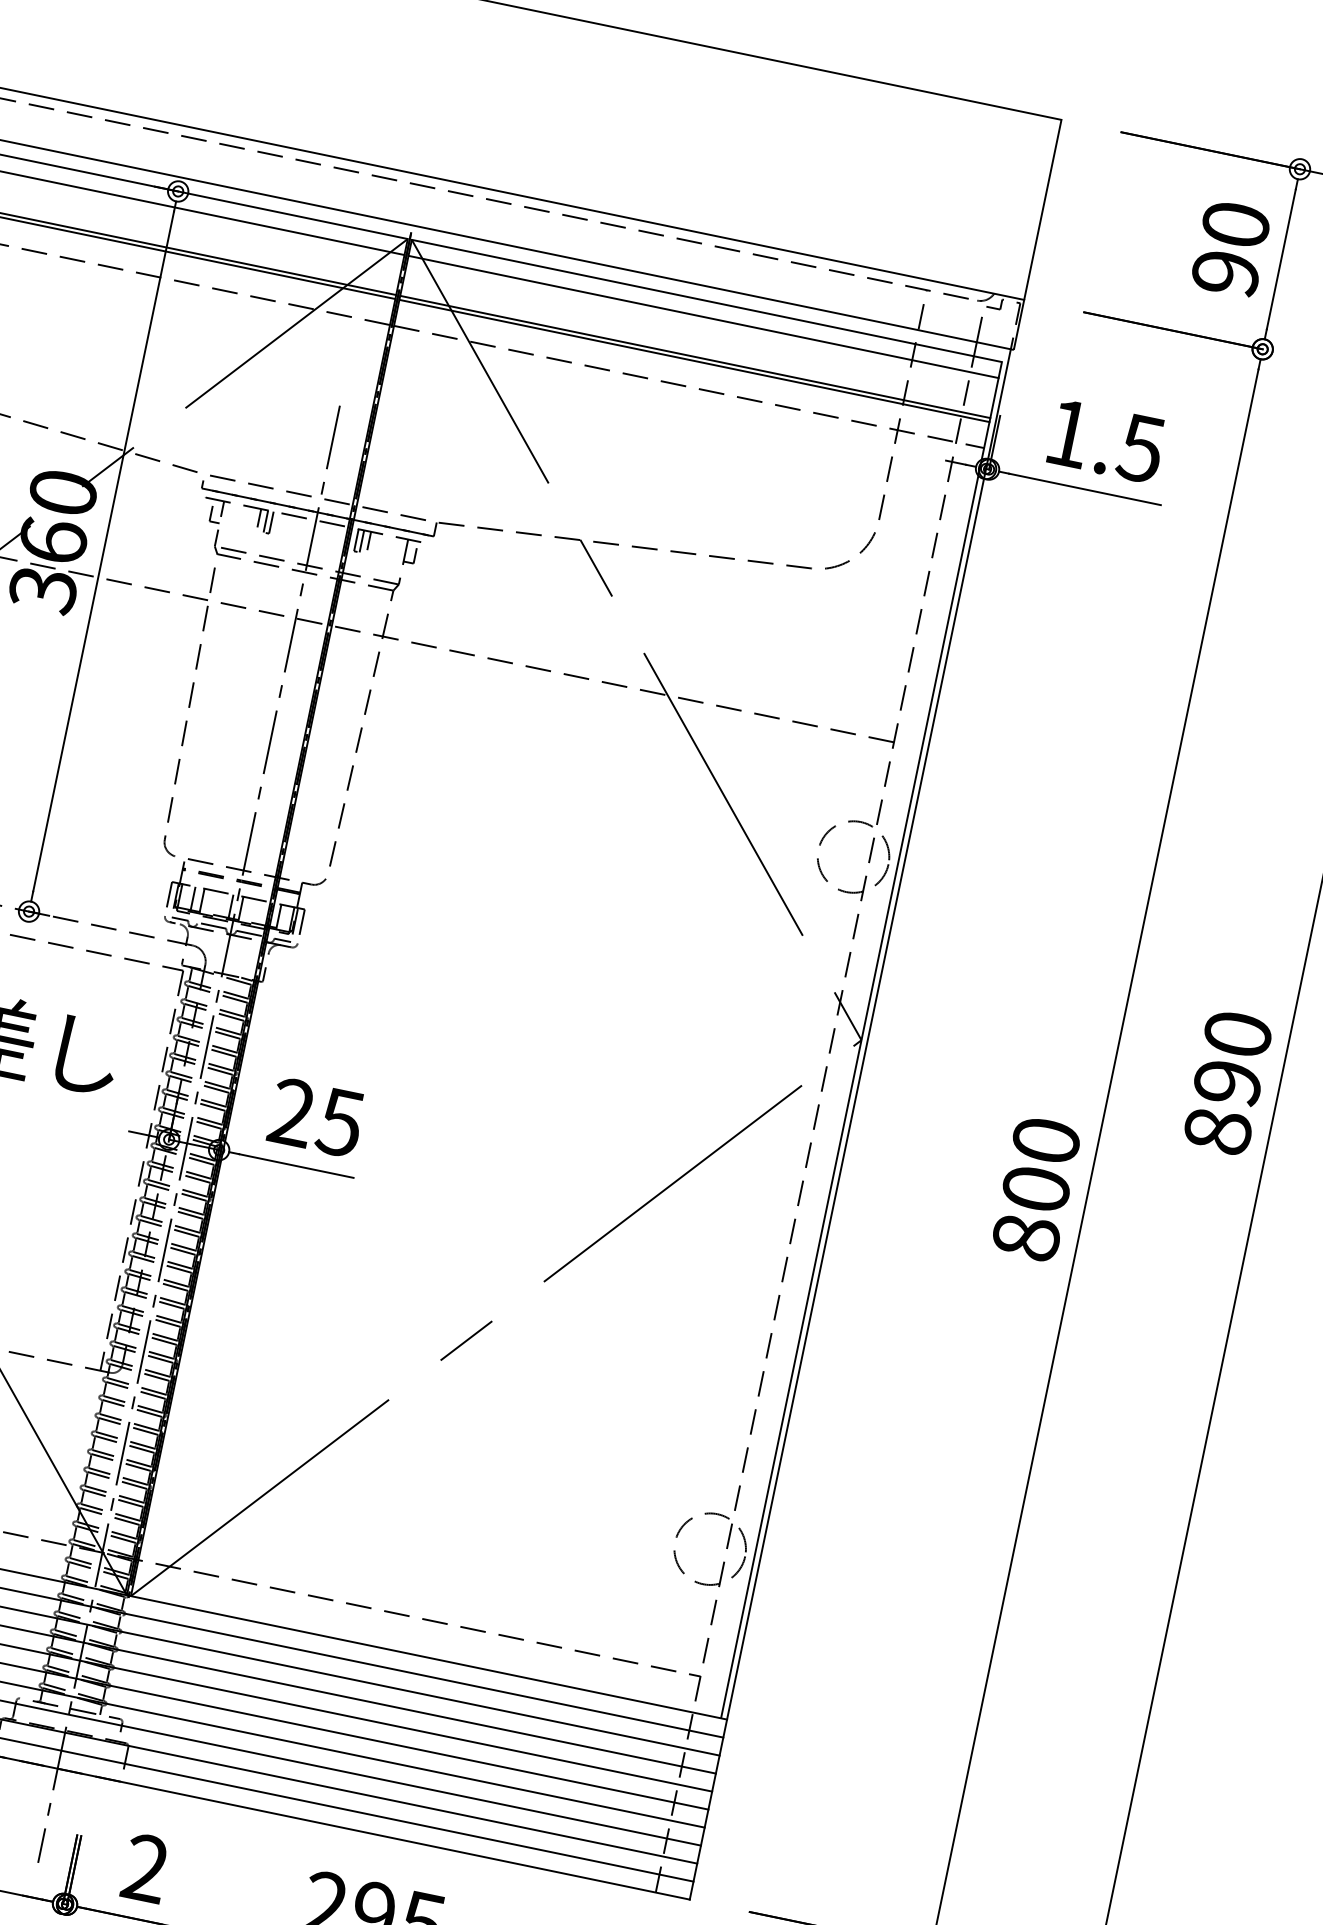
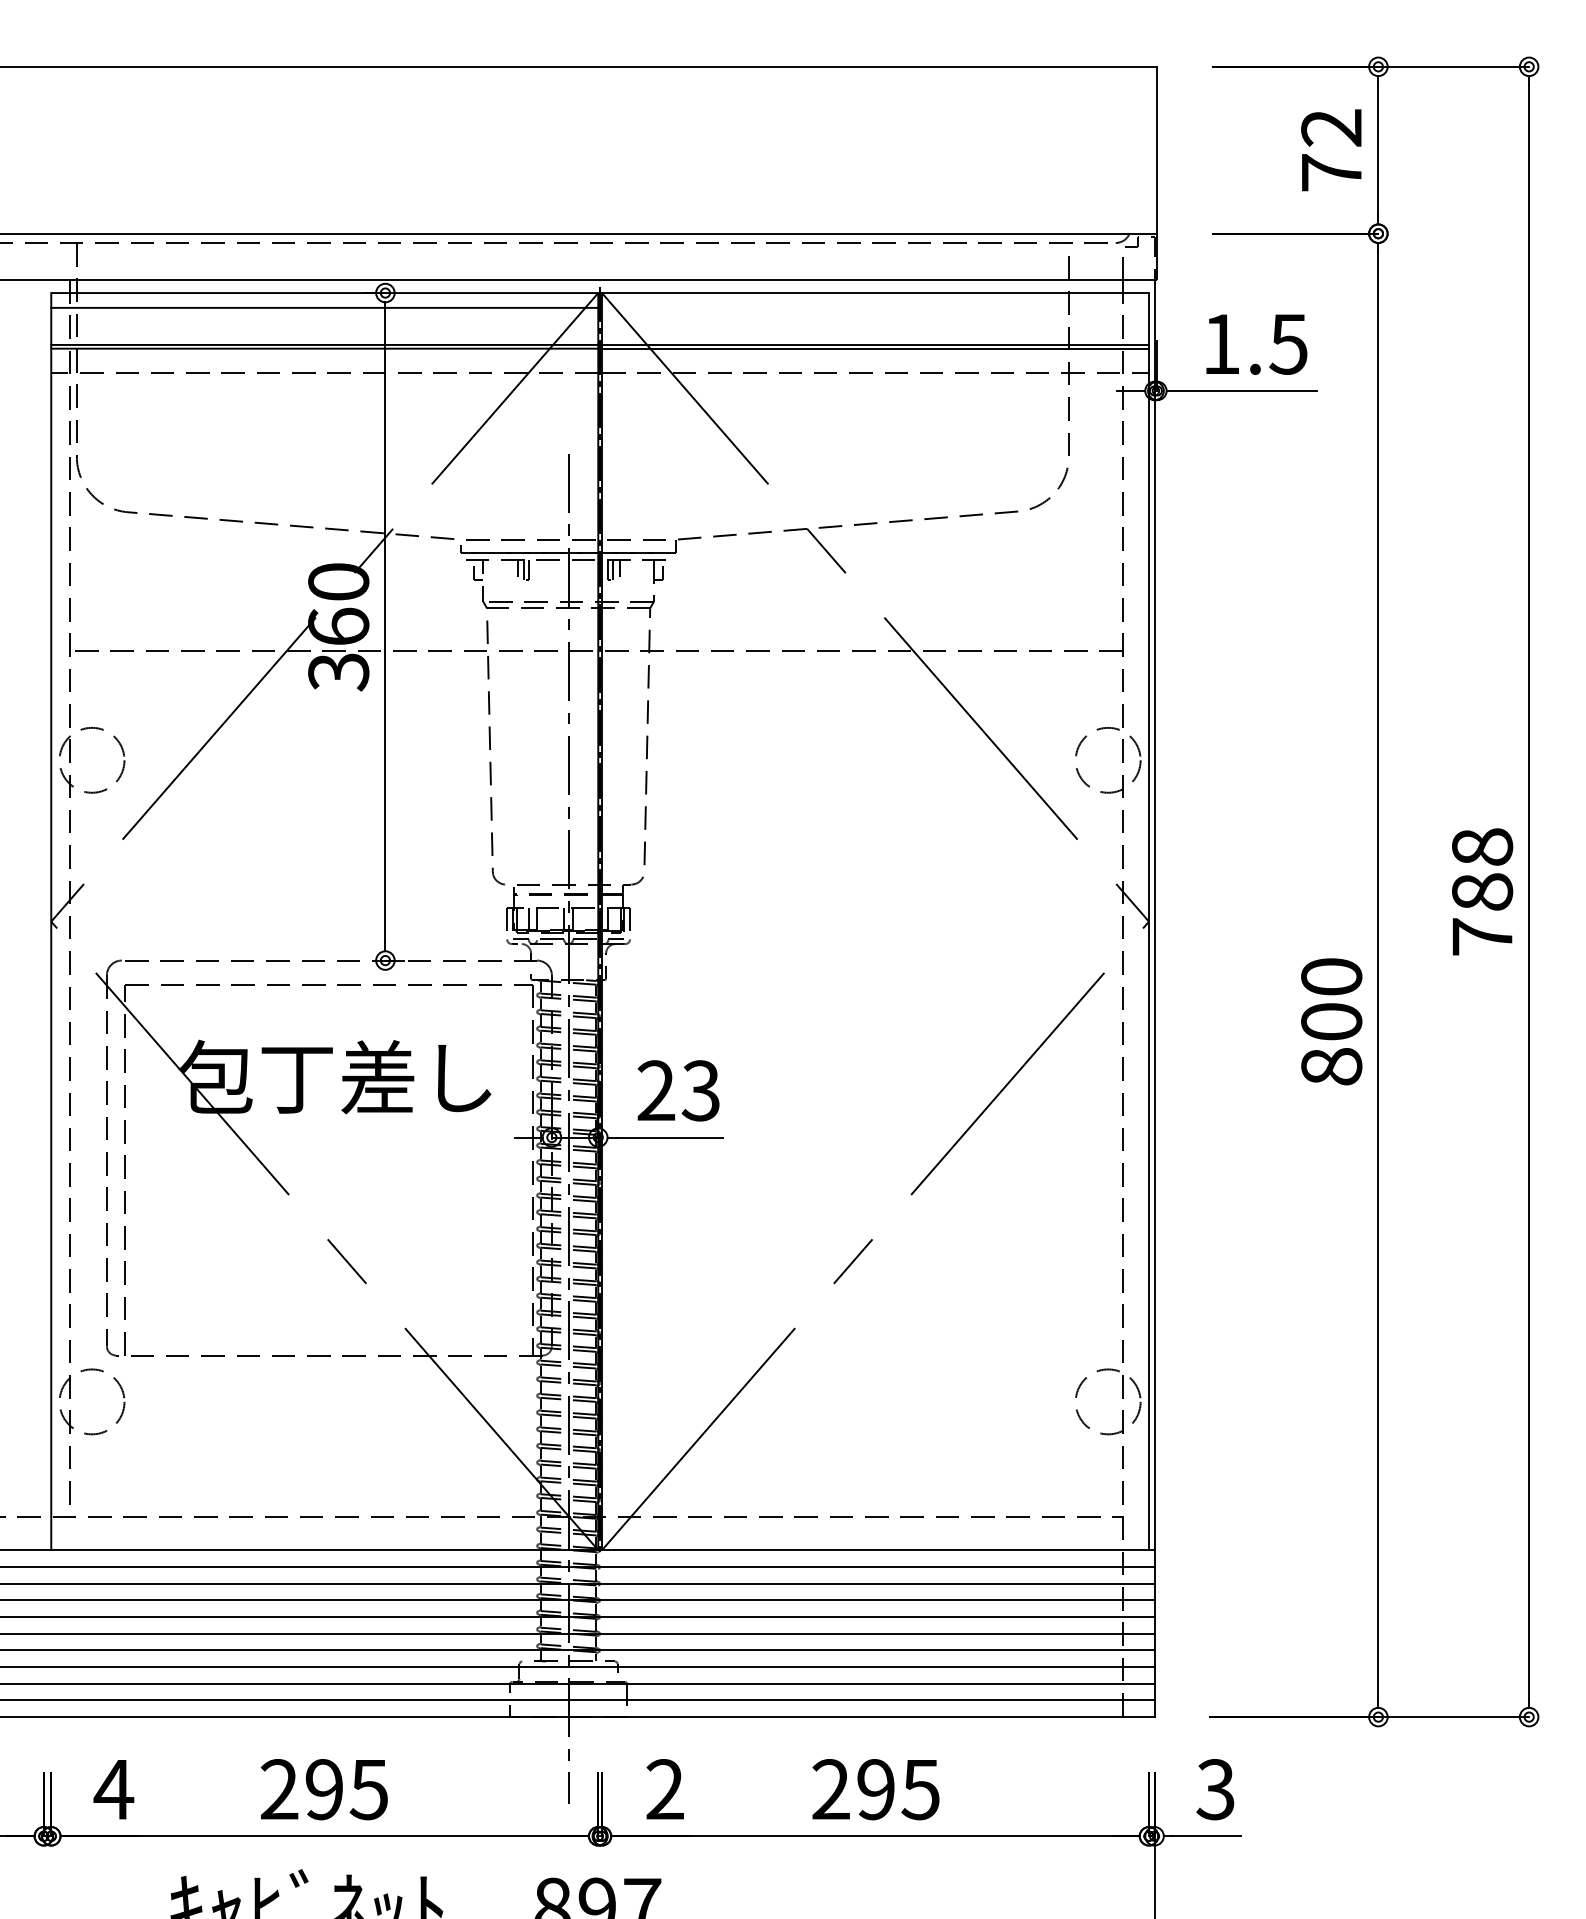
text: (1230, 249) -> (1331, 150), 90 -> 72
line: (702, 316) -> (874, 307), removed
text: (1228, 1082) -> (1482, 891), 890 -> 788
text: (339, 1122) -> (700, 1090), 25 -> 23

